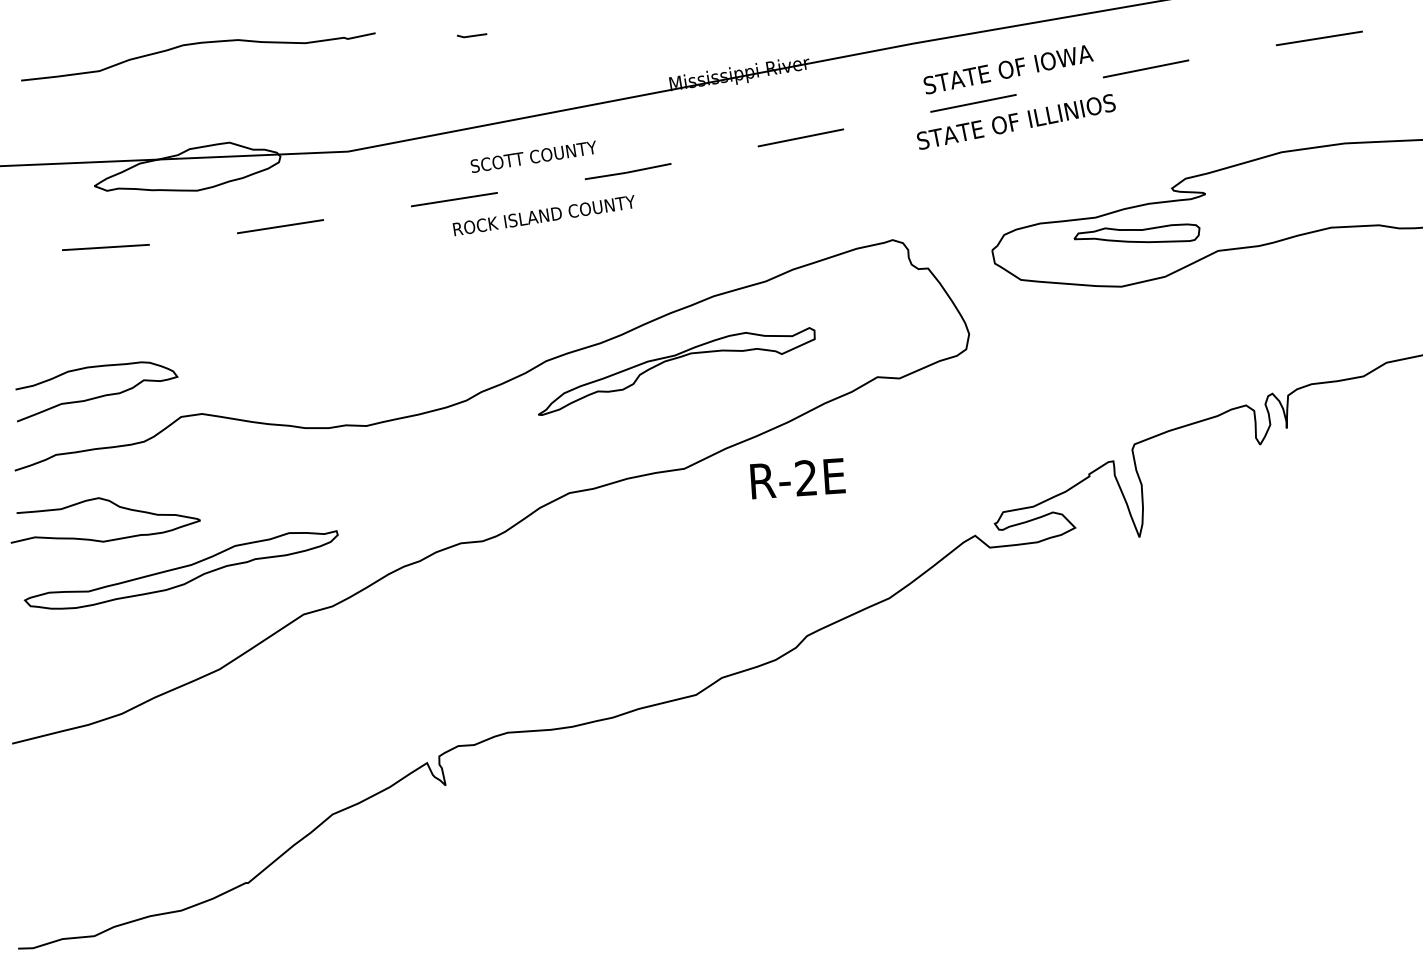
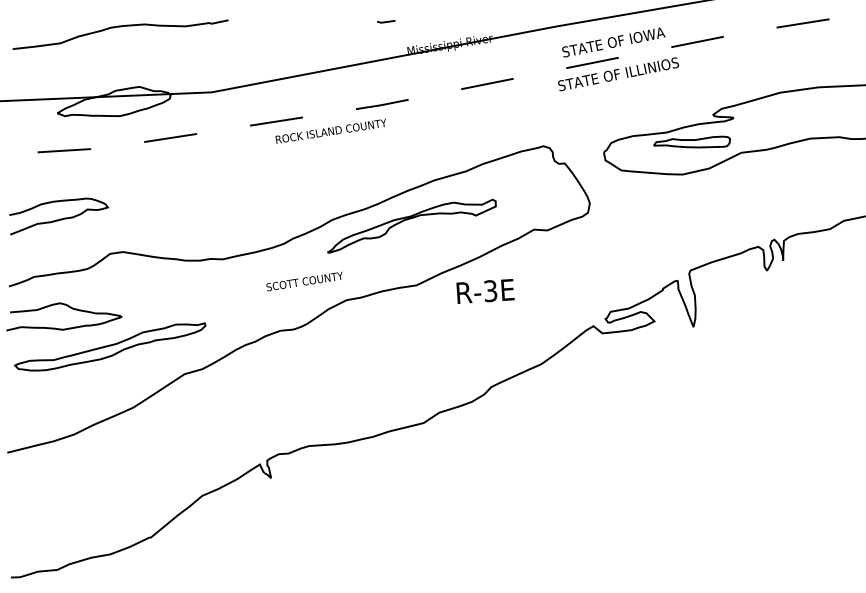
line: (472, 35) -> (386, 21), moved
text: (533, 156) -> (304, 281), moved
curve: (99, 395) -> (60, 218), moved
text: (805, 478) -> (490, 291), R-2E -> R-3E

